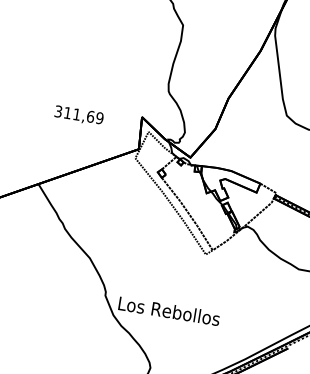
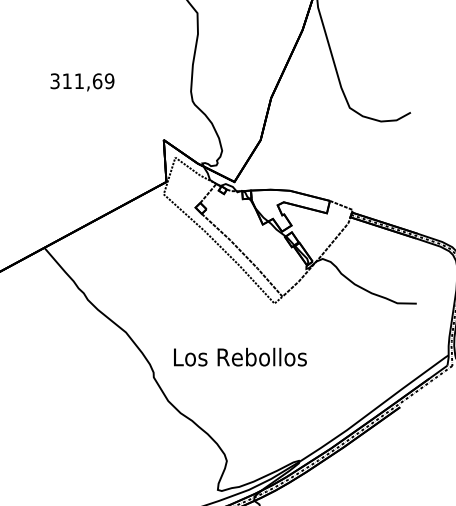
text: (79, 115) -> (82, 82), moved
text: (169, 310) -> (240, 356), moved

